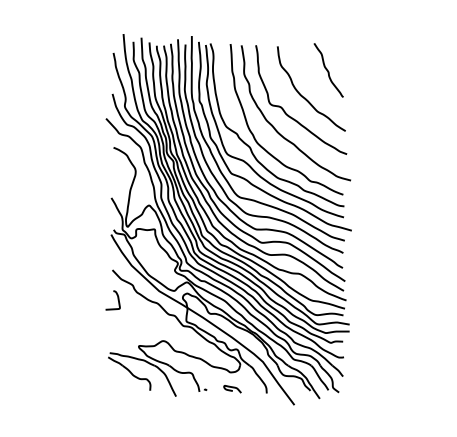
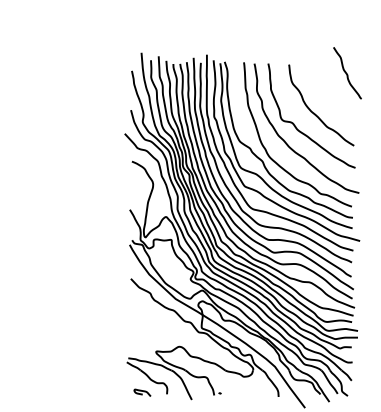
curve: (328, 70) -> (347, 73), moved
curve: (117, 300) -> (135, 307), removed
curve: (232, 388) -> (142, 392), moved

